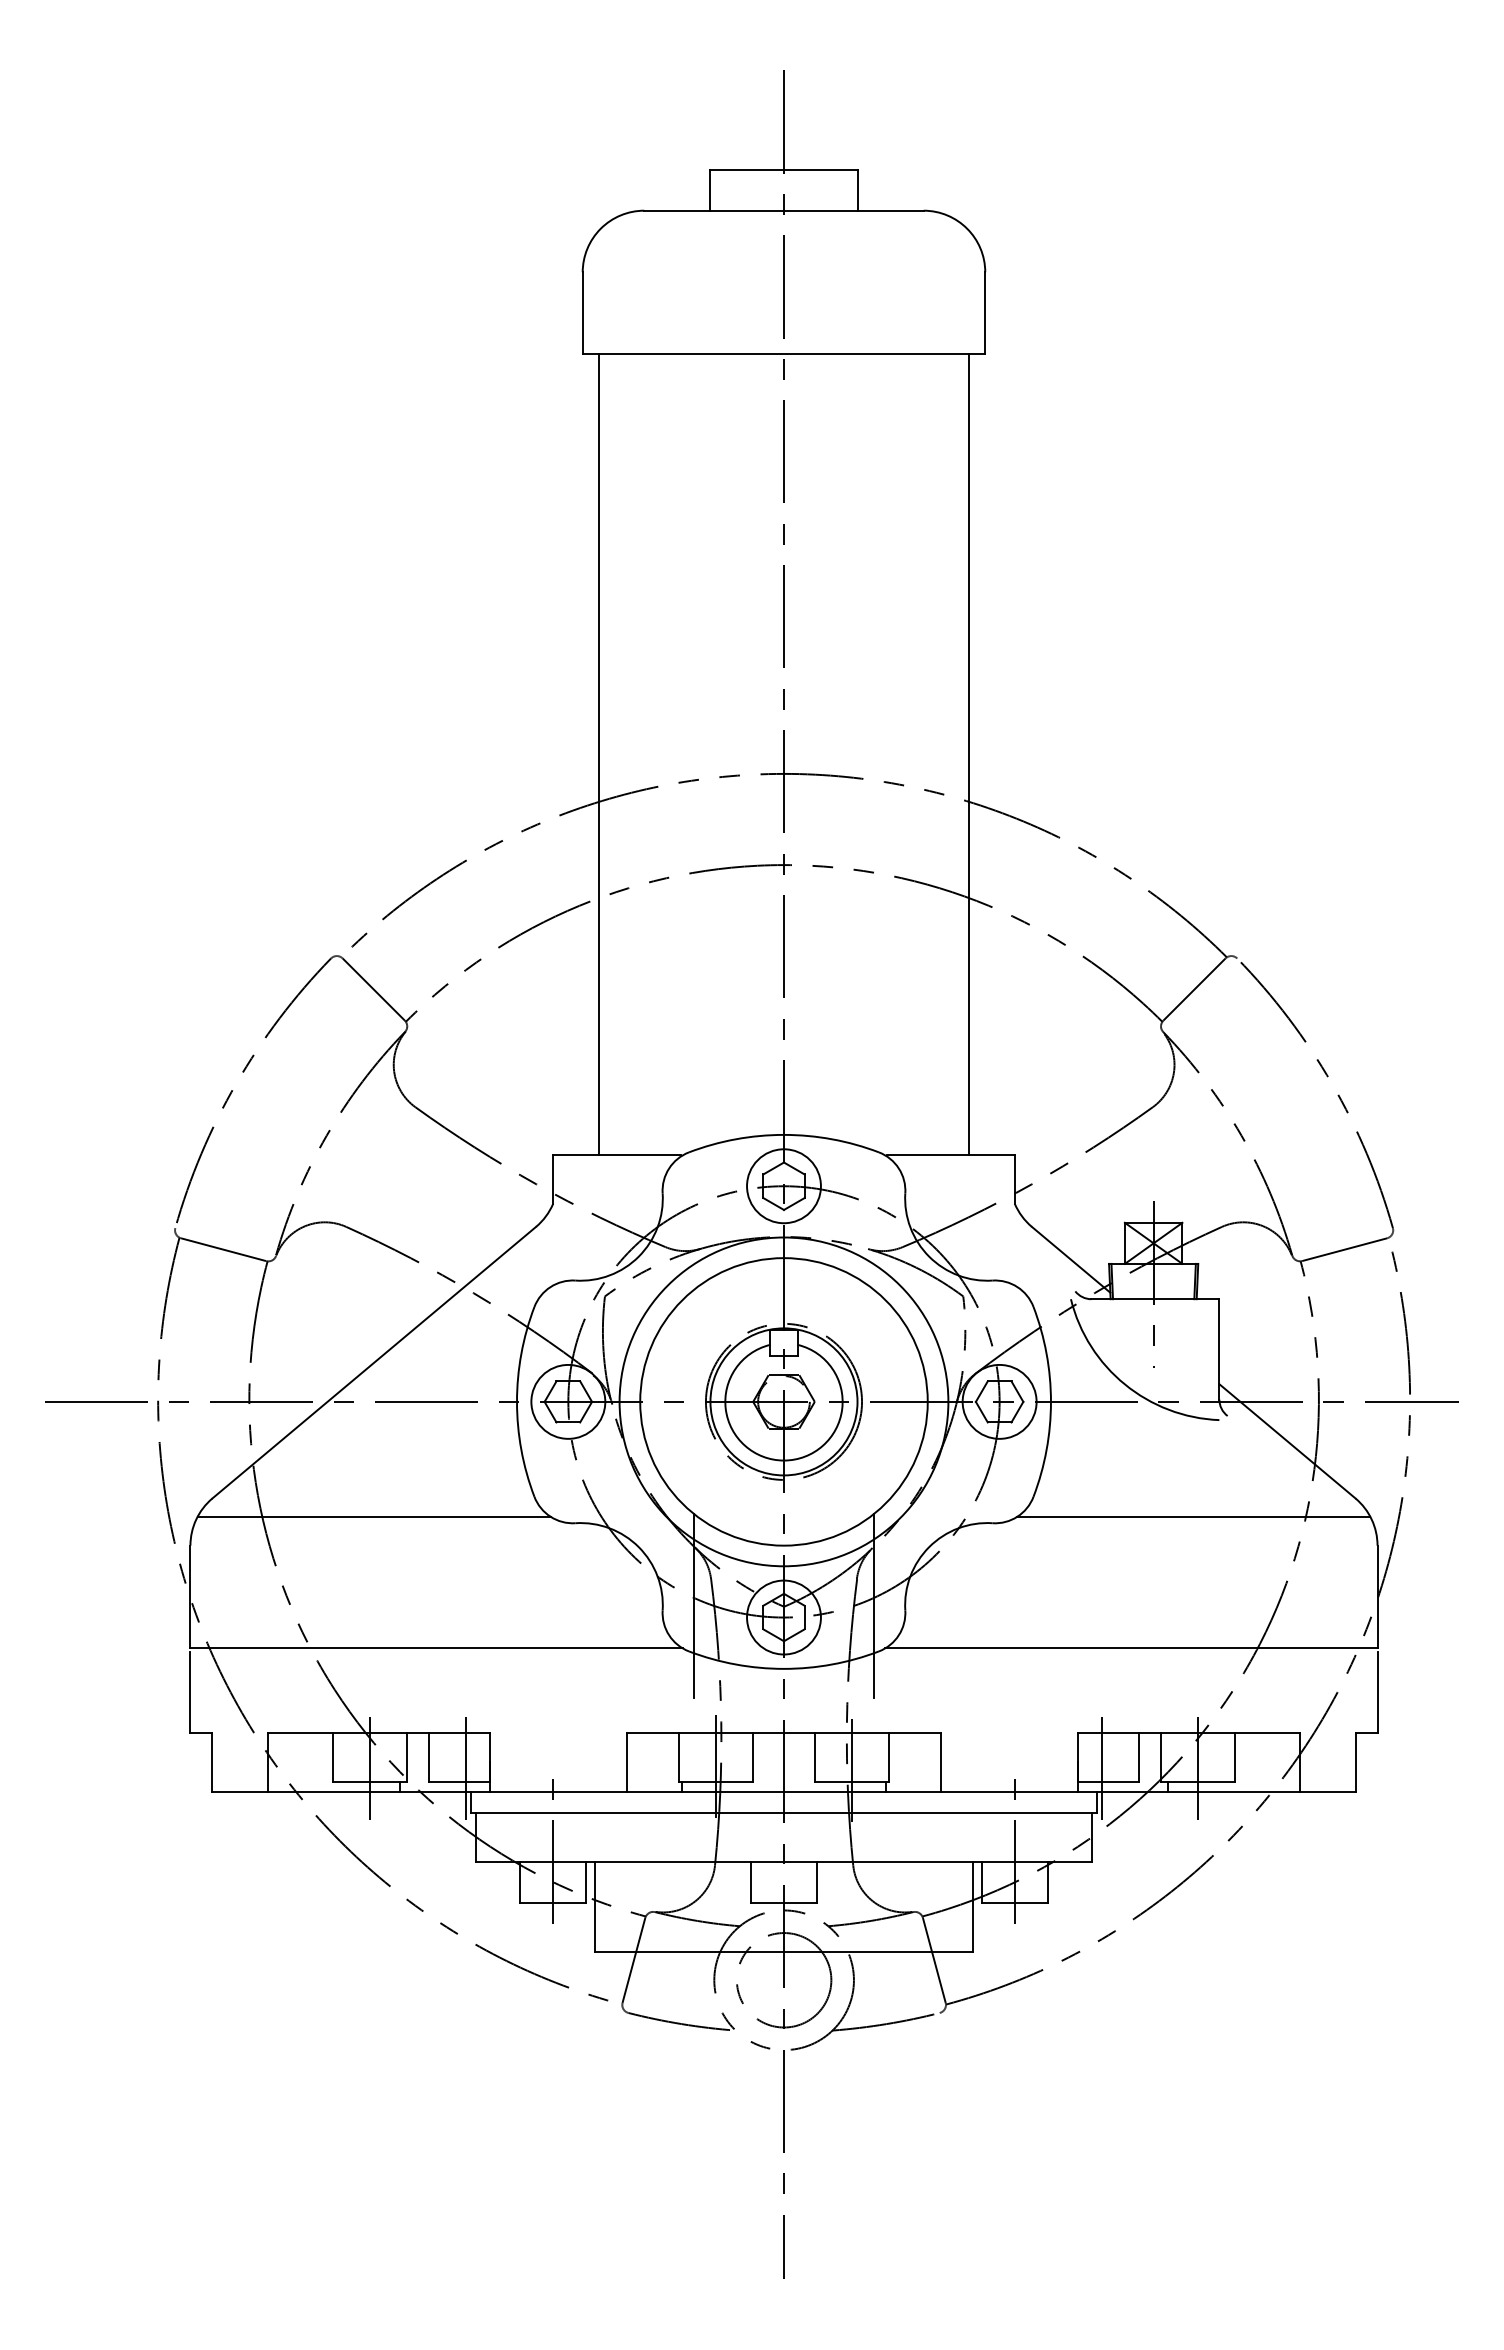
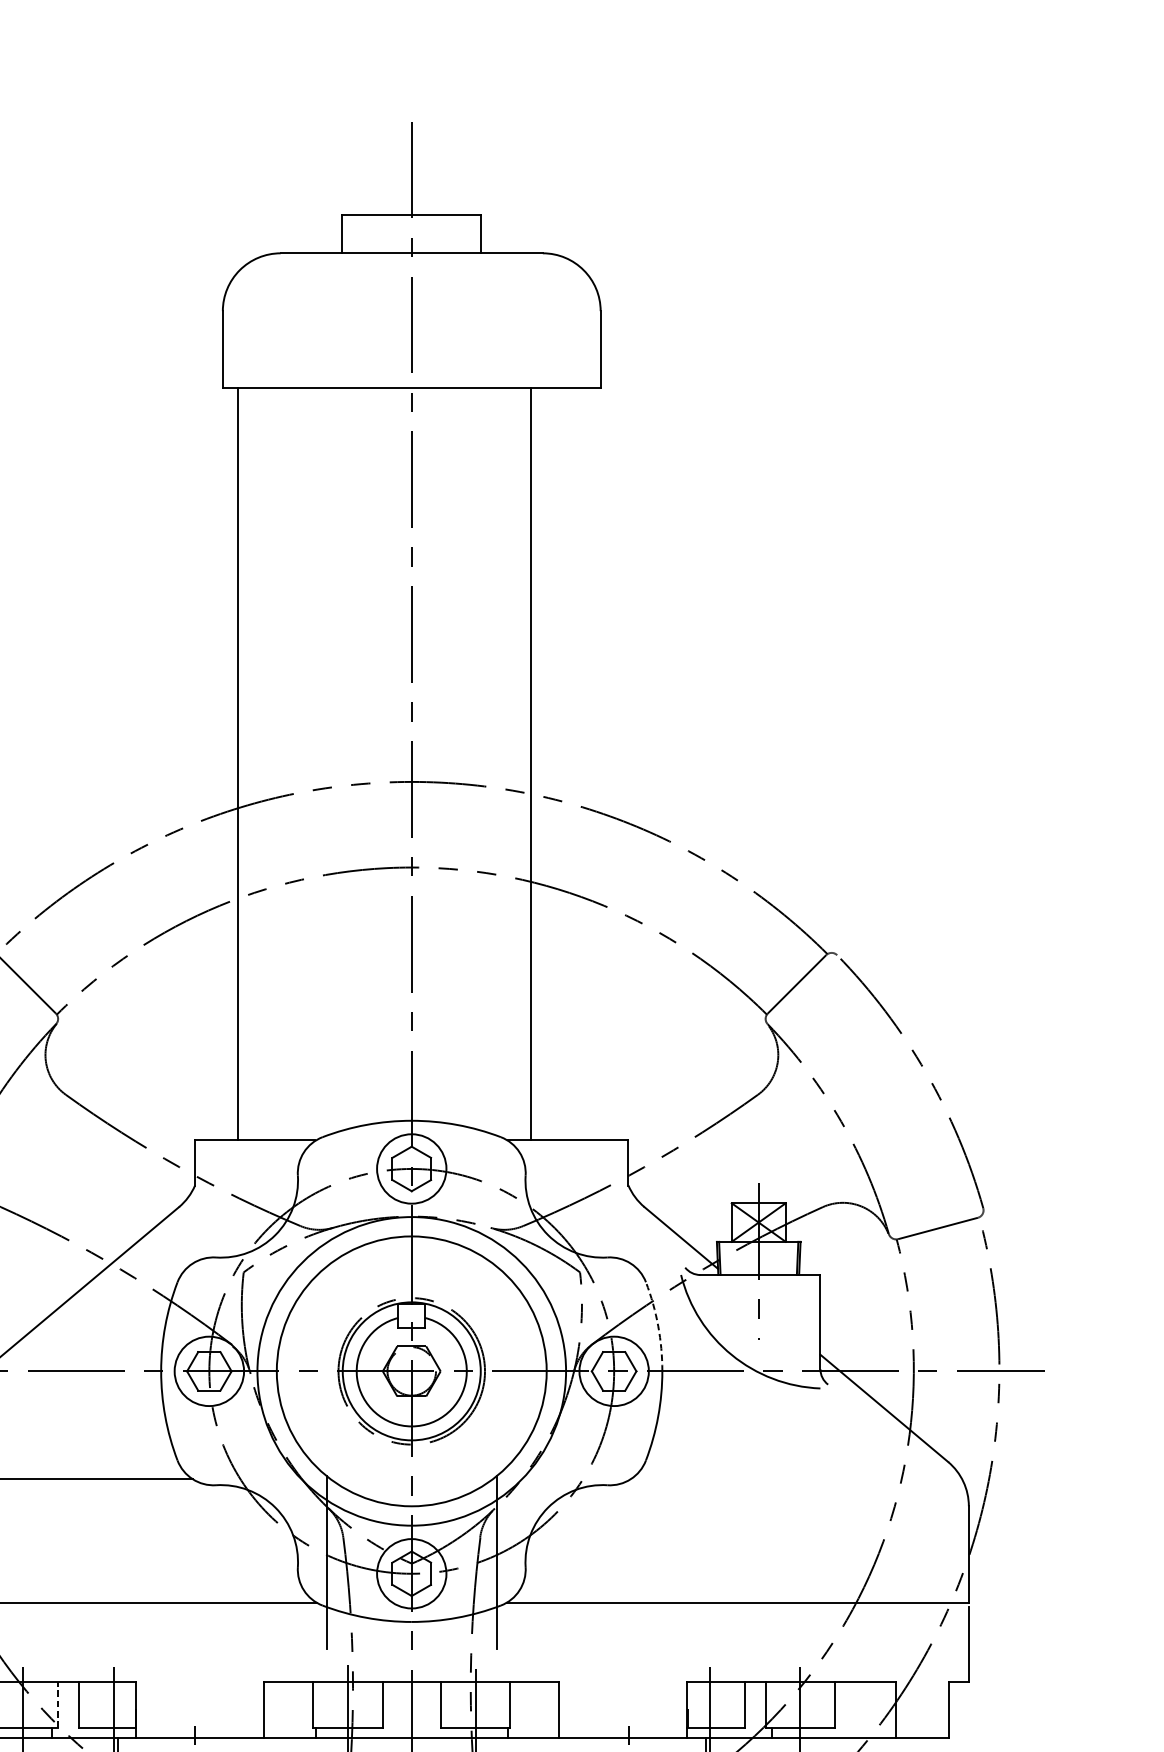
line: (968, 754) -> (530, 763), moved
arc: (1046, 1353) -> (658, 1325), solid -> dashed
line: (1193, 1516) -> (796, 1478), removed
line: (407, 1757) -> (58, 1705), solid -> dashed

